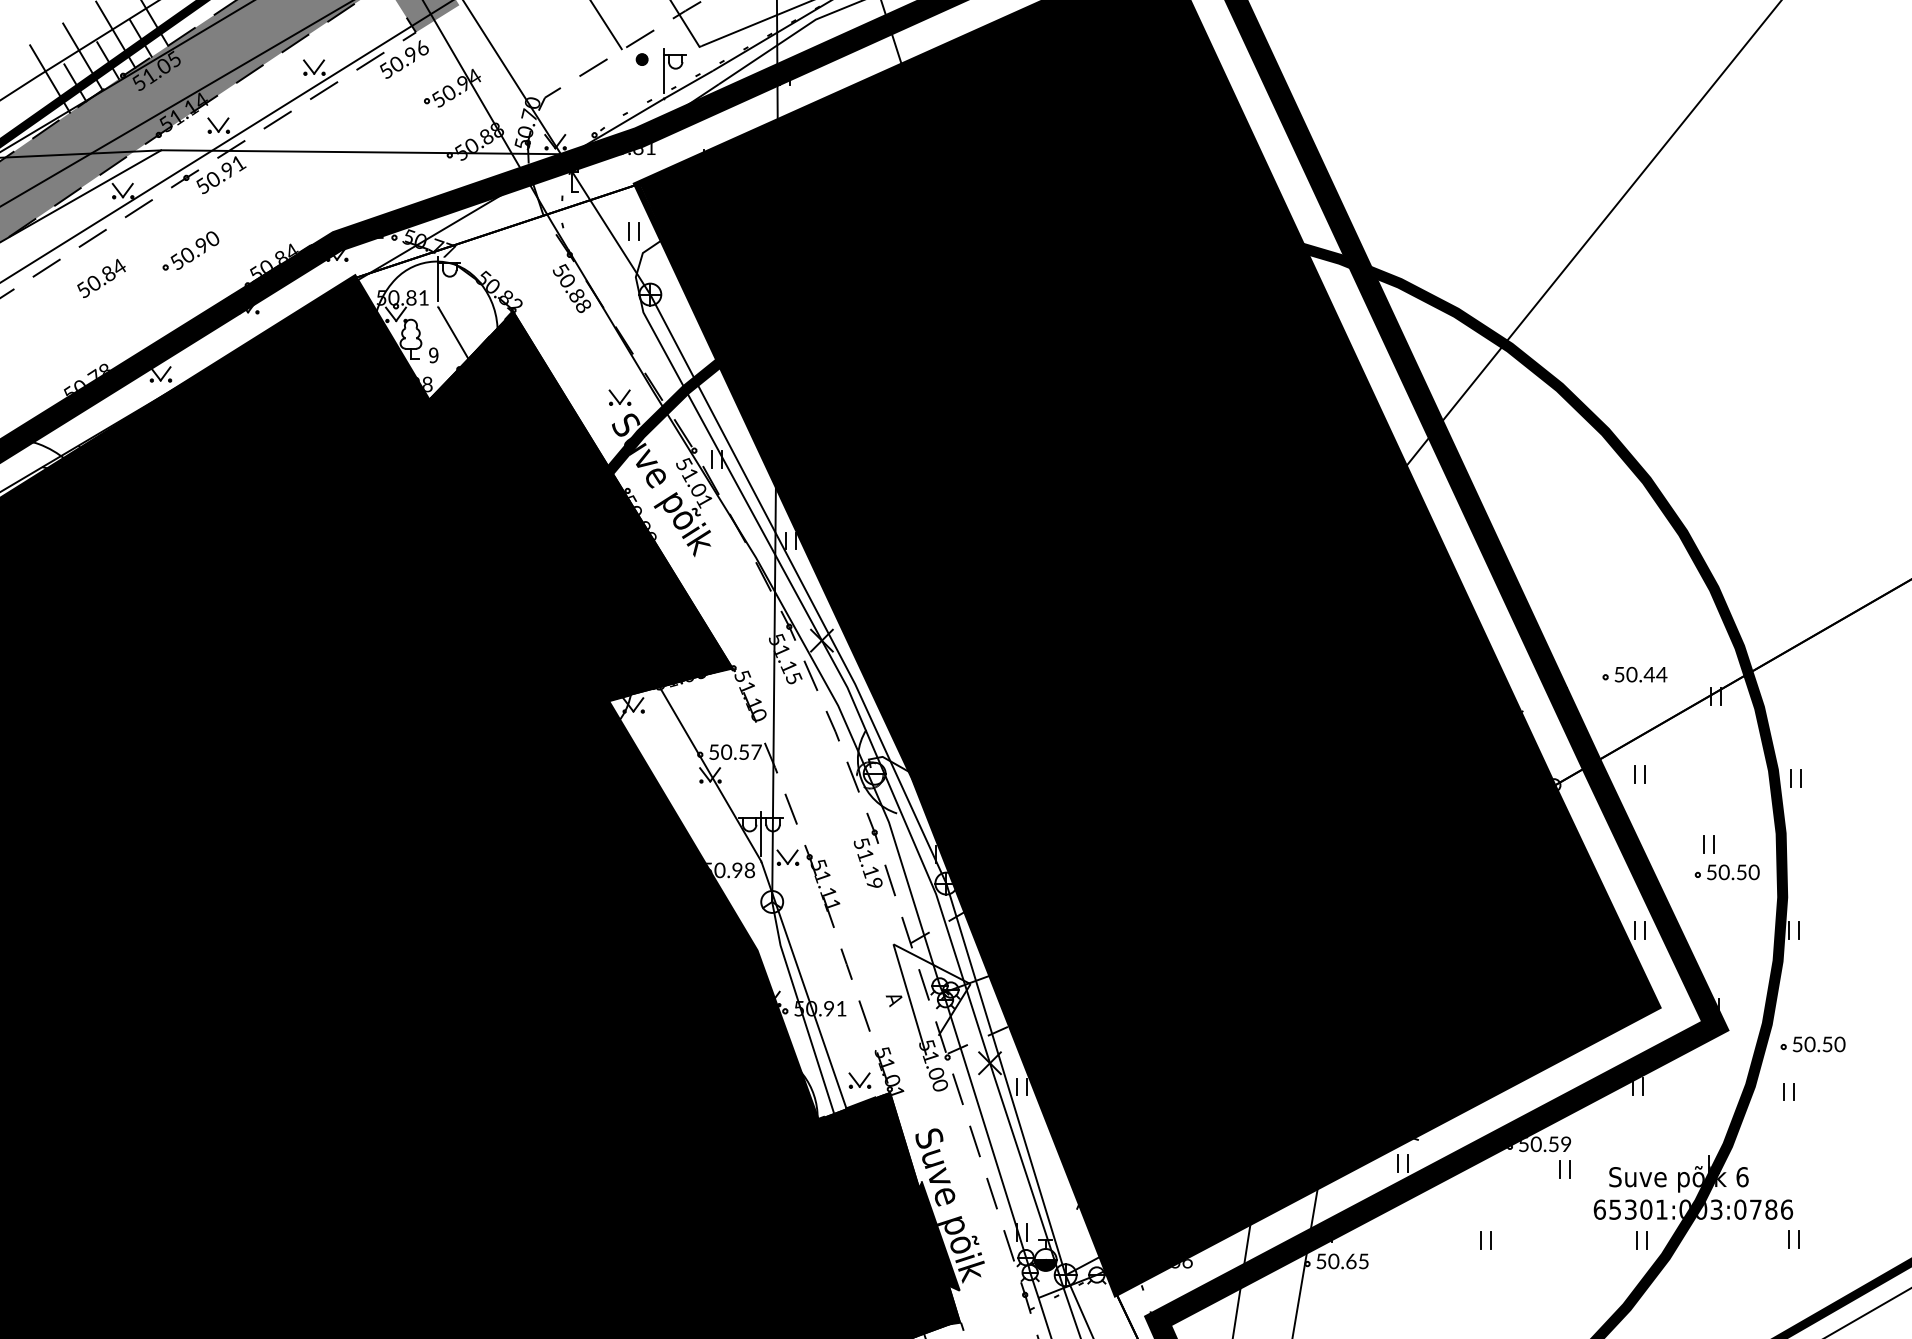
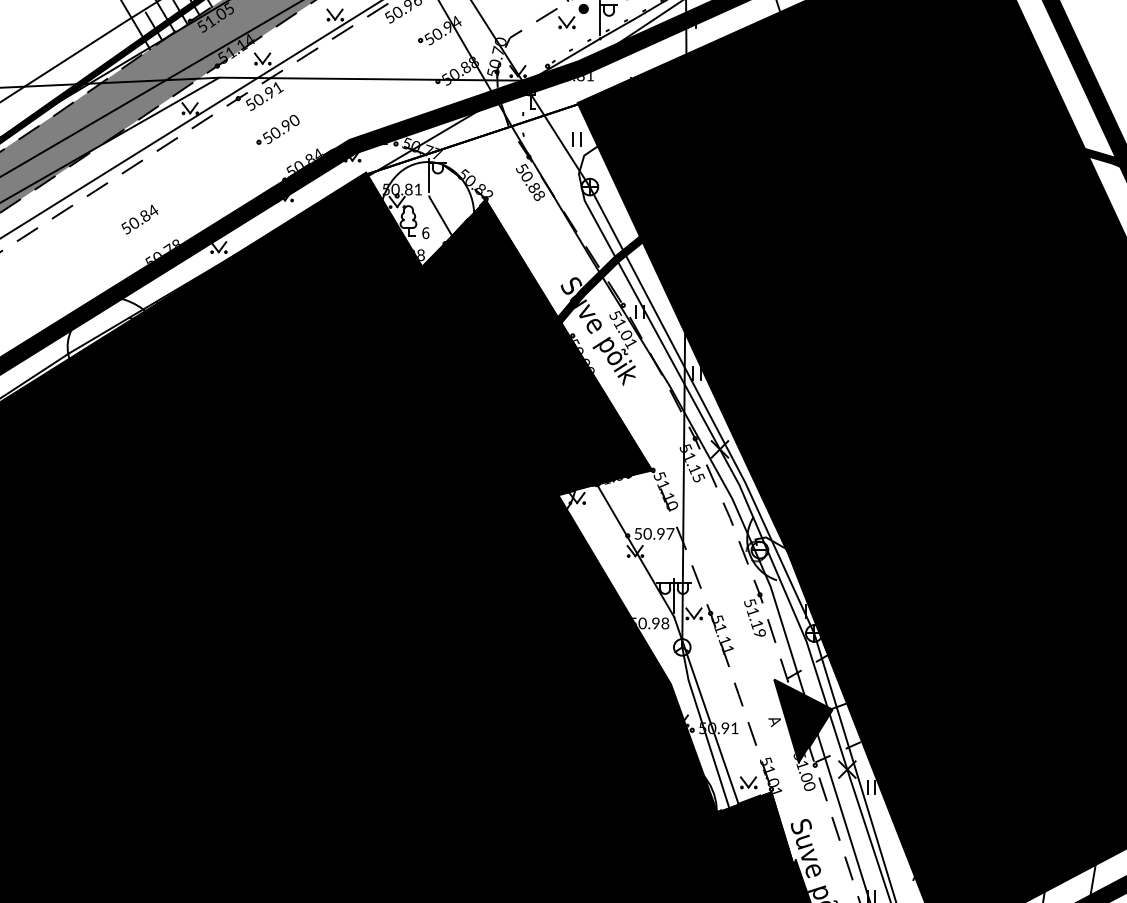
part: (190, 250) -> (277, 129), moved
text: (101, 278) -> (139, 219), moved
text: (433, 355) -> (425, 233), 9 -> 6
part: (619, 397) -> (566, 22), moved
text: (743, 751) -> (660, 533), 50.57 -> 50.97
fill: (931, 999) -> (803, 721), added

